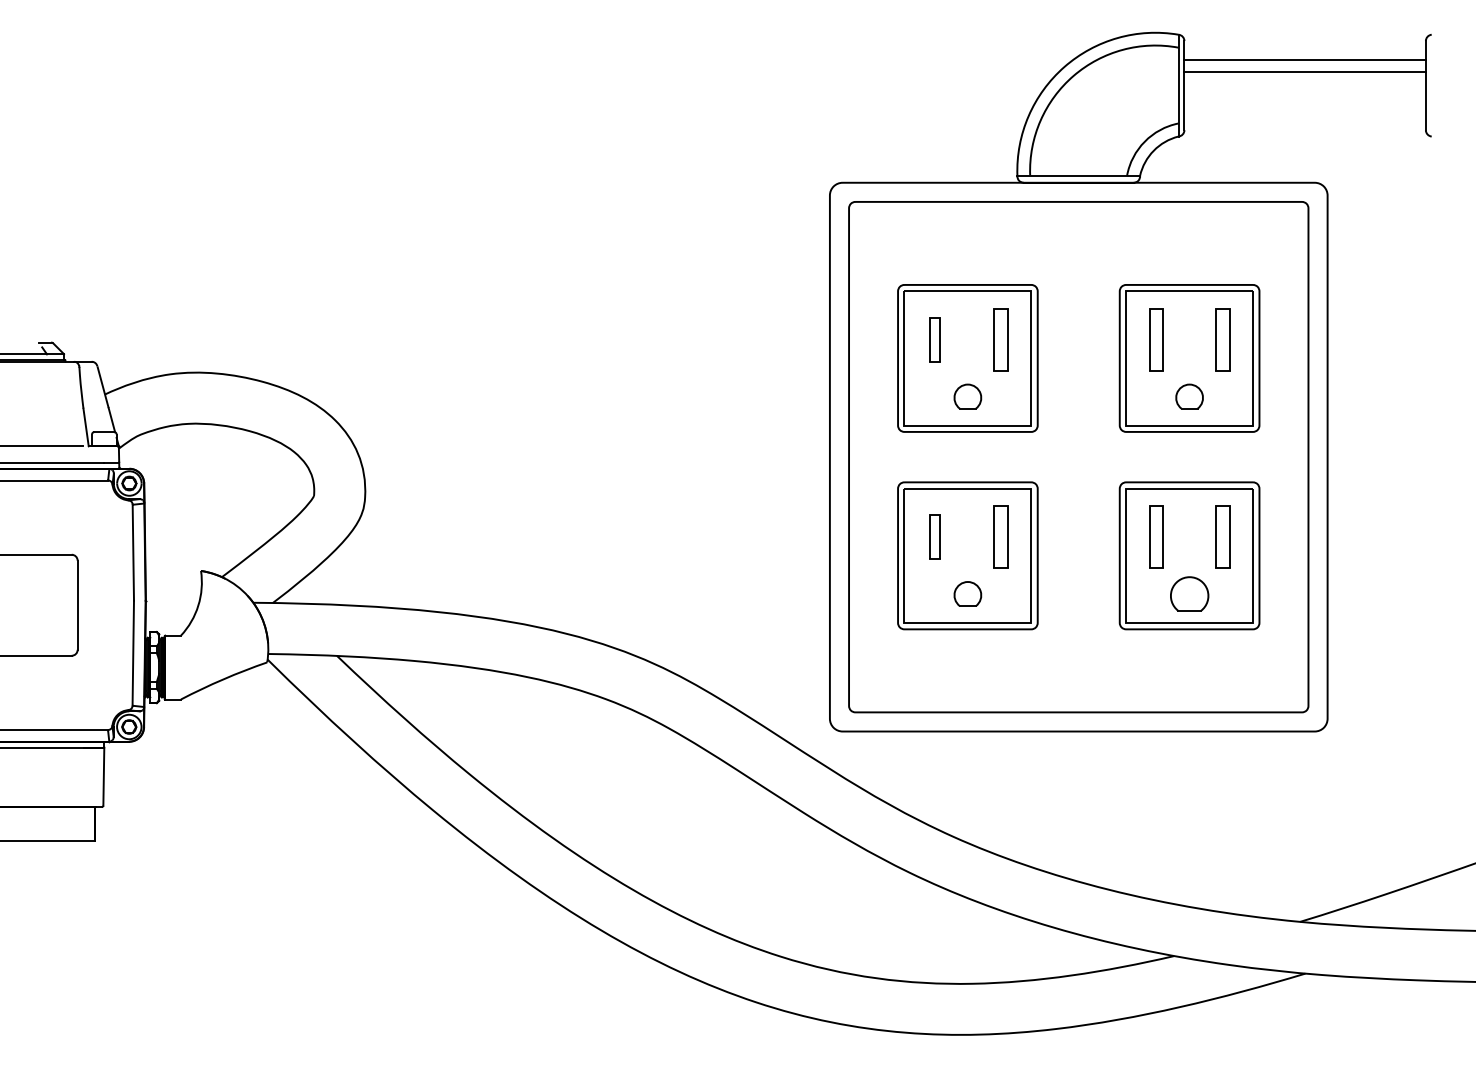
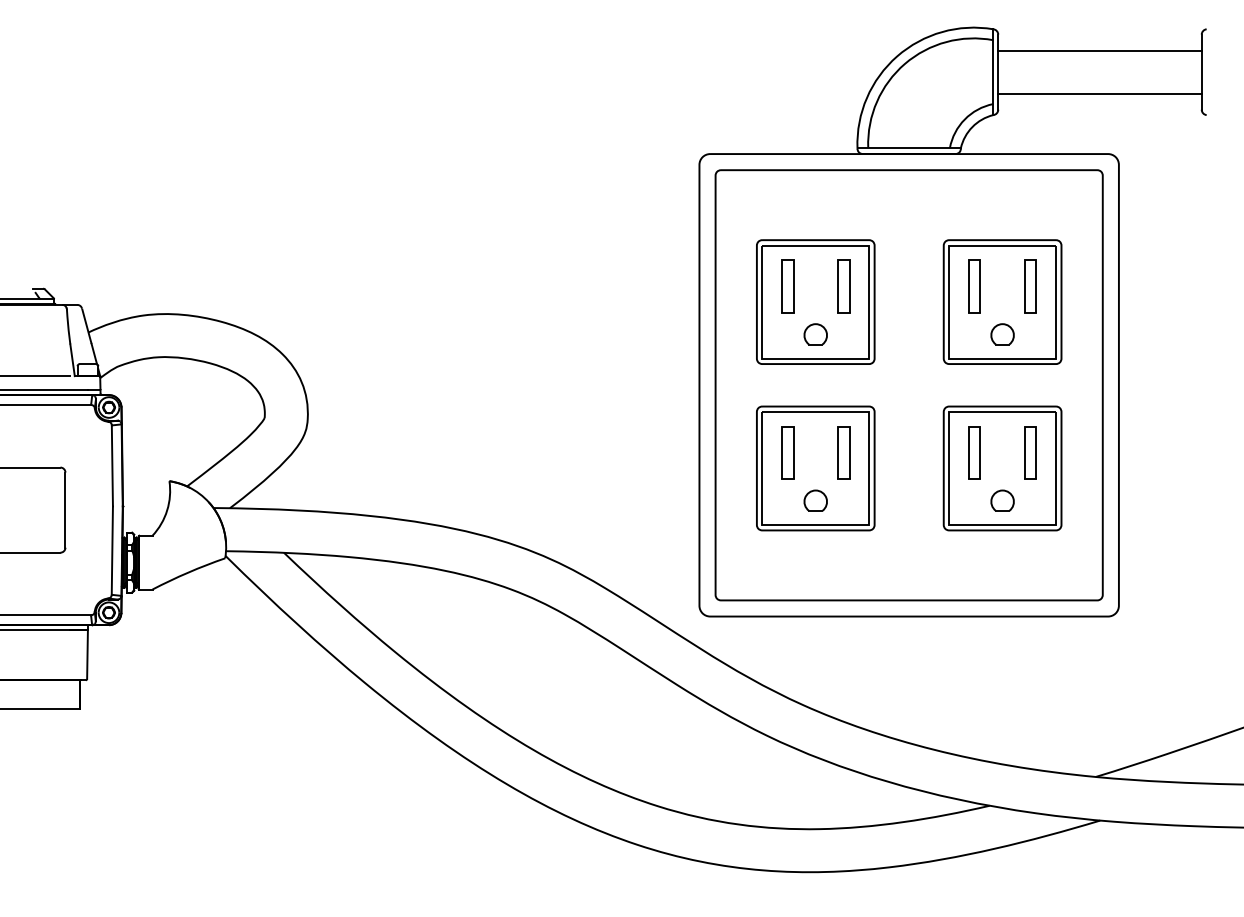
line: (1304, 72) -> (1099, 93), moved
part: (934, 339) -> (787, 286), size x1.43
part: (934, 536) -> (787, 452), size x1.43
part: (1189, 593) -> (1002, 500), size x0.71

